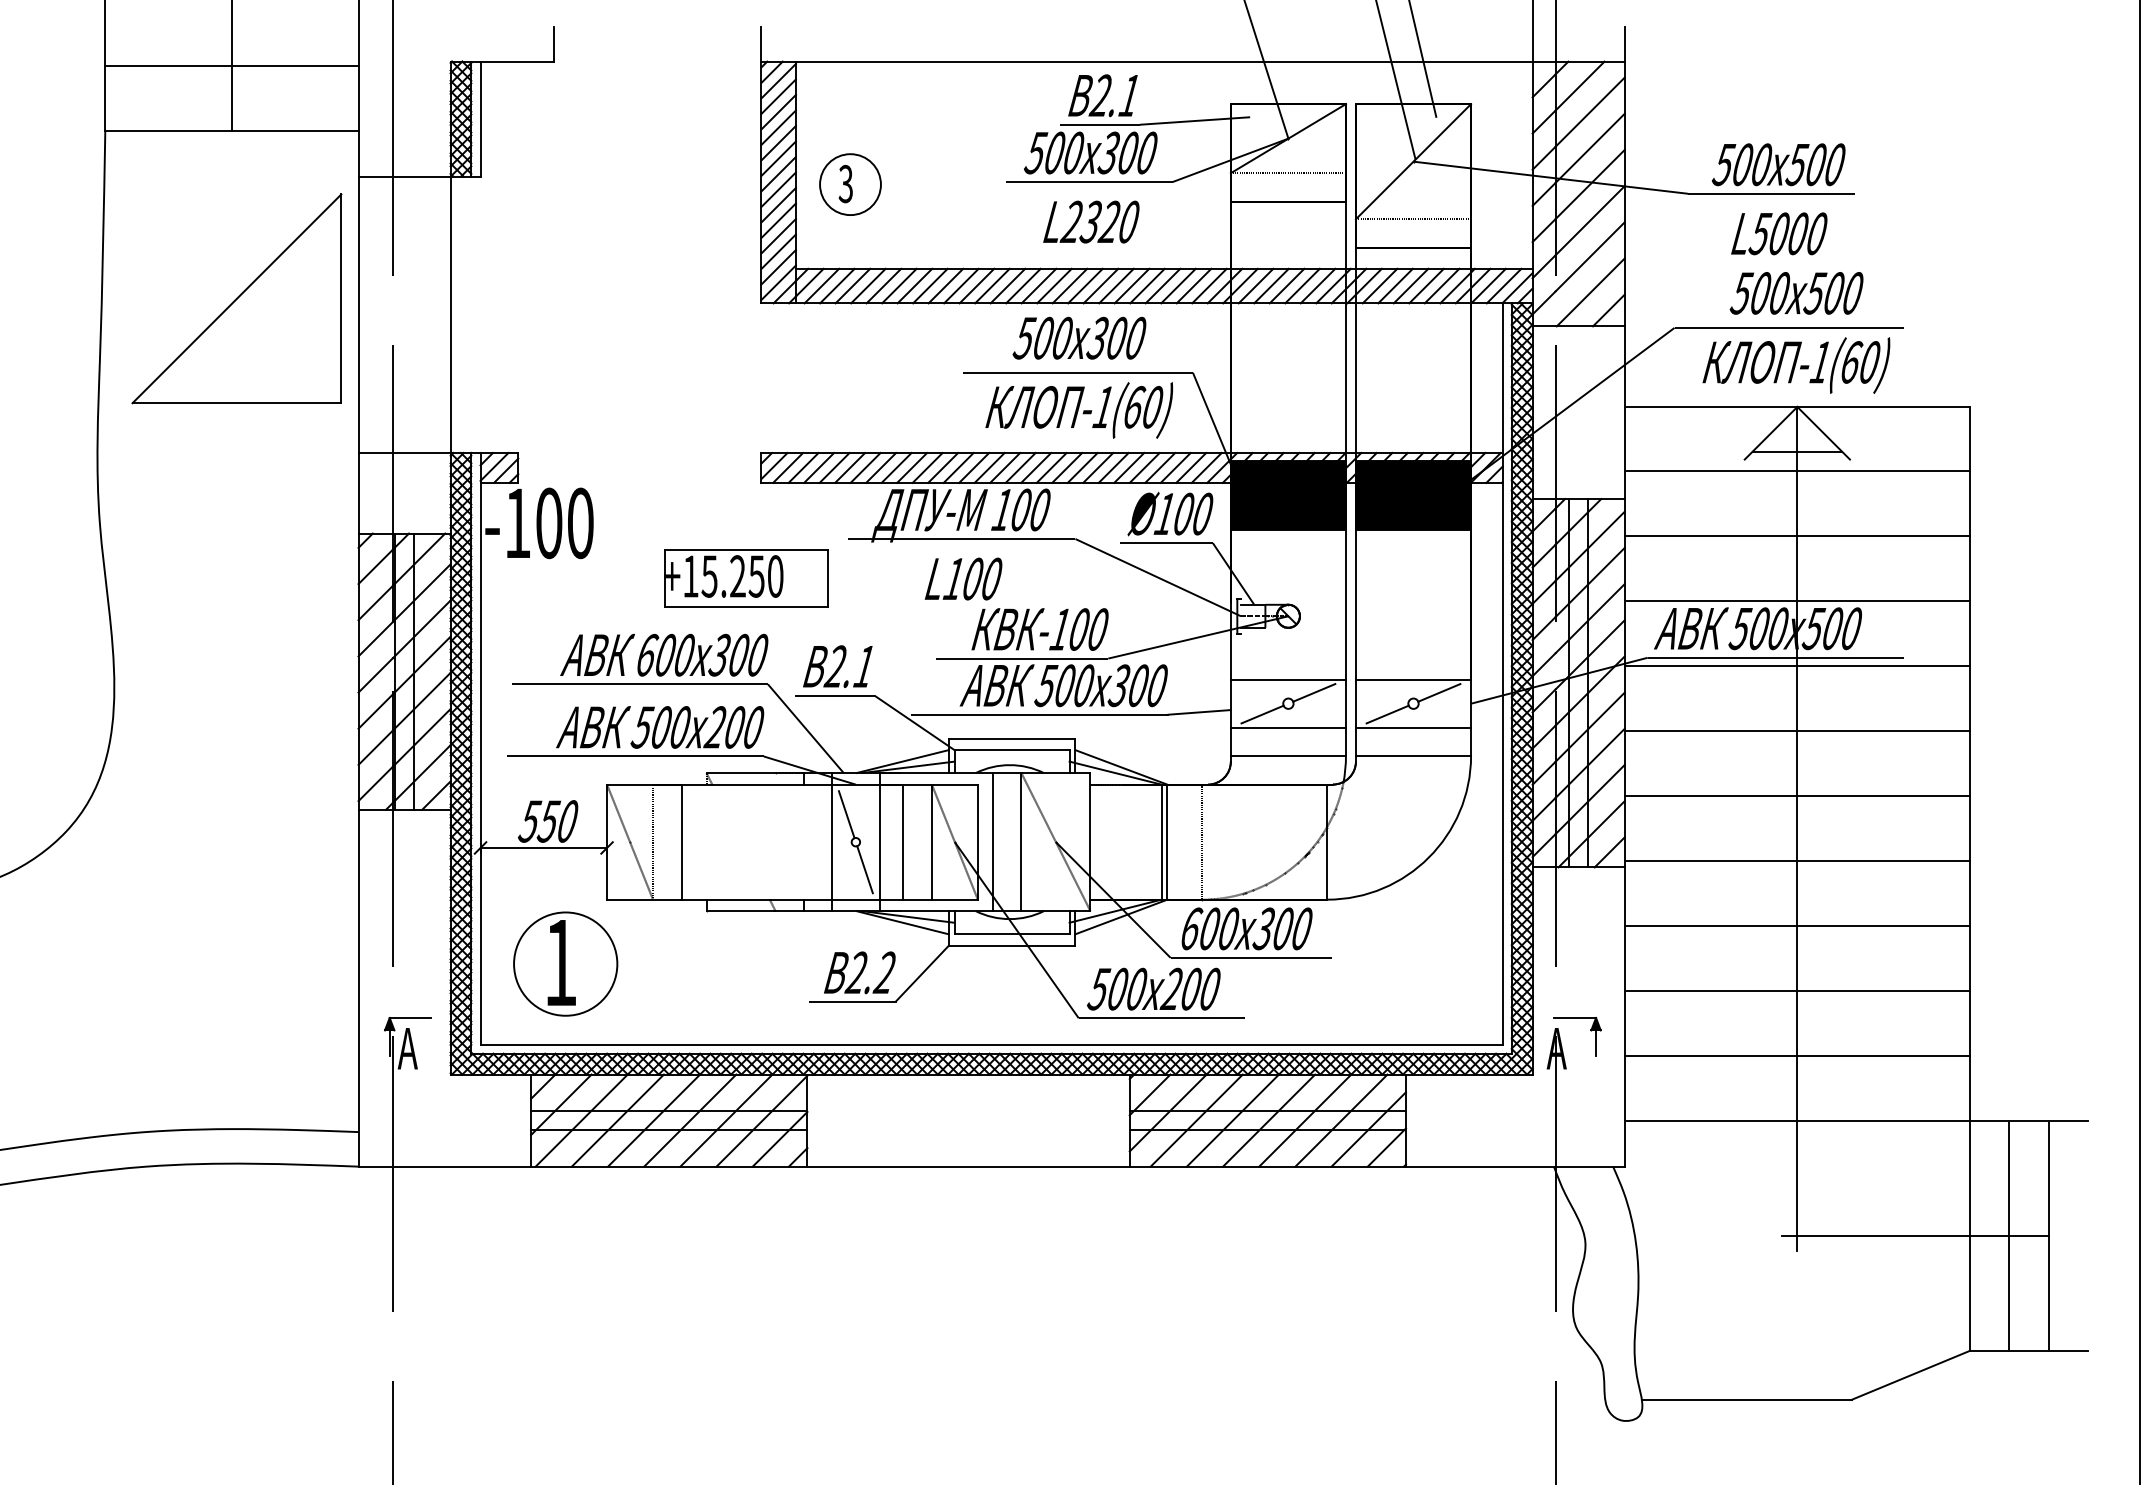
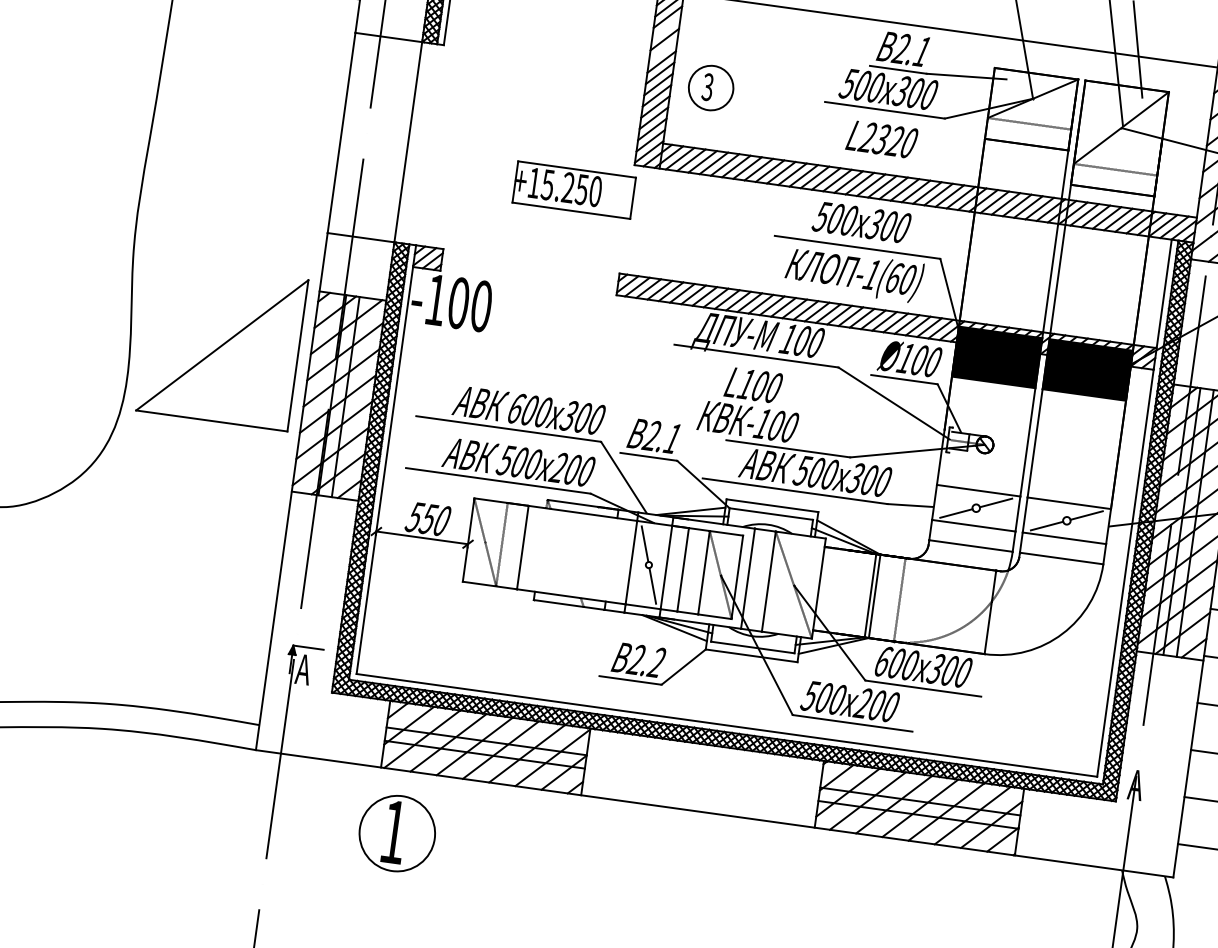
line: (778, 111) -> (666, 27), removed
line: (778, 142) -> (663, 50), removed
part: (236, 298) -> (222, 345), moved
part: (746, 578) -> (574, 190), moved
text: (1039, 629) -> (747, 421), moved
part: (565, 963) -> (397, 833), moved
part: (1590, 1031) -> (1162, 776), removed

